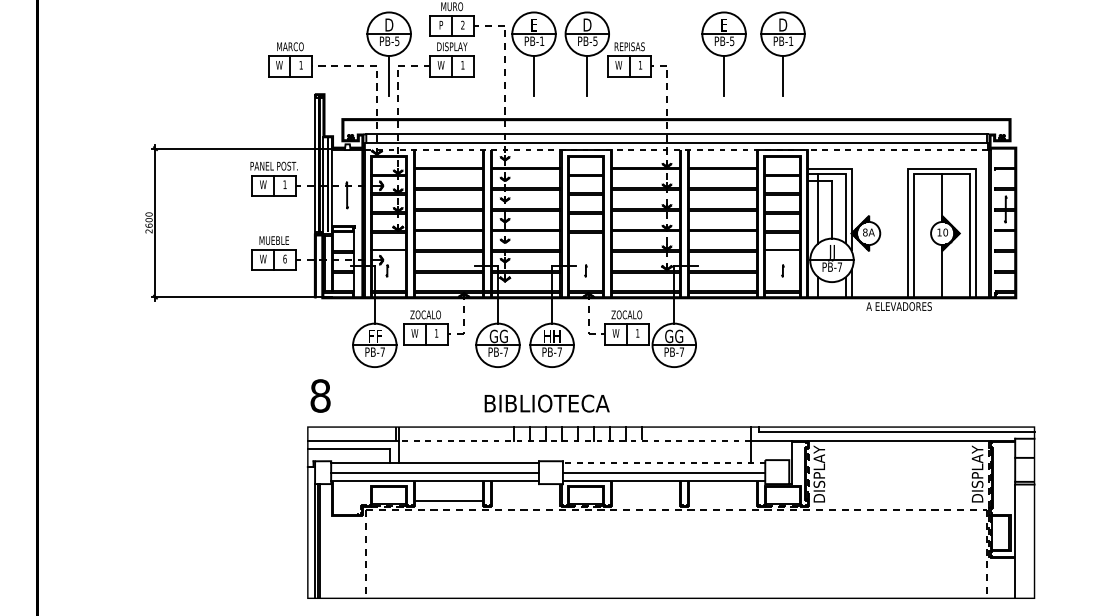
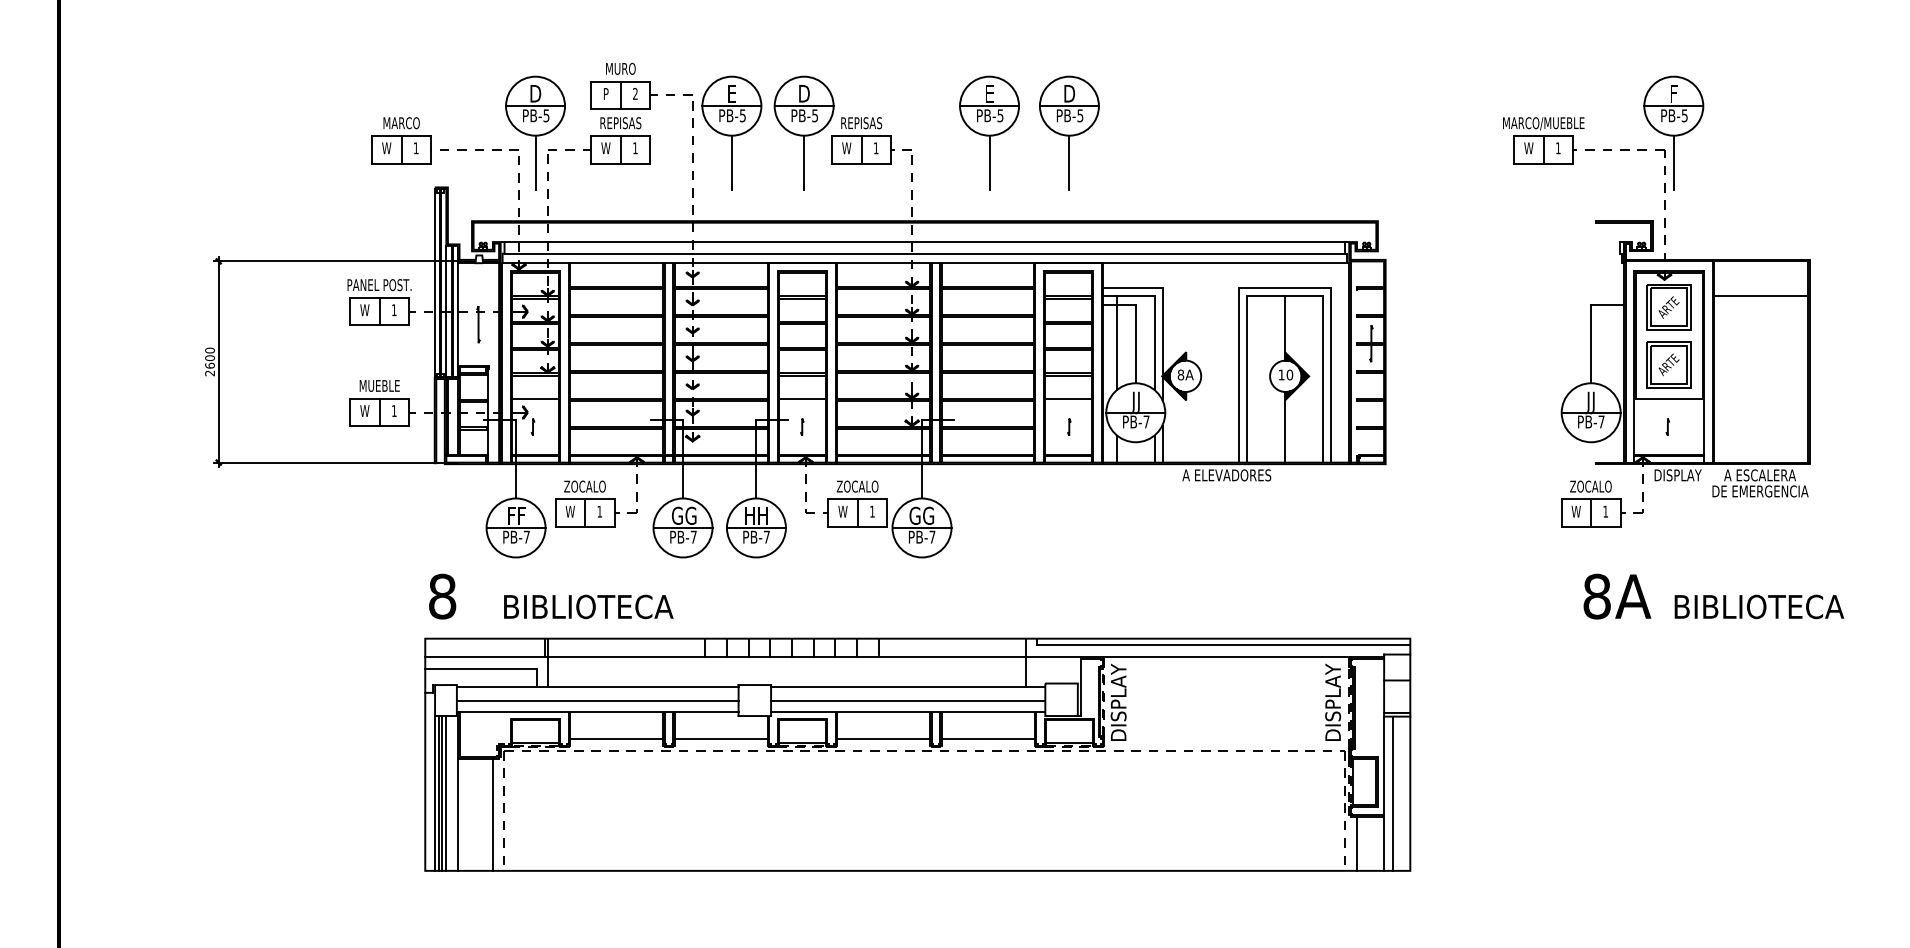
text: (541, 41) -> (742, 115), PB-1 -> PB-5
text: (791, 41) -> (1080, 115), PB-1 -> PB-5
text: (451, 47) -> (620, 123), DISPLAY -> REPISAS
line: (676, 149) -> (924, 262), dashed -> solid
line: (586, 250) -> (802, 399), added
text: (284, 259) -> (393, 411), 6 -> 1
text: (547, 403) -> (588, 606), moved
line: (574, 440) -> (786, 657), dashed -> solid
line: (663, 462) -> (907, 686), dashed -> solid
line: (525, 501) -> (720, 739), added
line: (645, 501) -> (883, 739), added
line: (722, 501) -> (987, 739), added
line: (323, 541) -> (446, 793), added
line: (1022, 541) -> (1393, 793), added
line: (331, 556) -> (457, 814), added
line: (357, 556) -> (492, 814), added
line: (995, 578) -> (1357, 843), added

